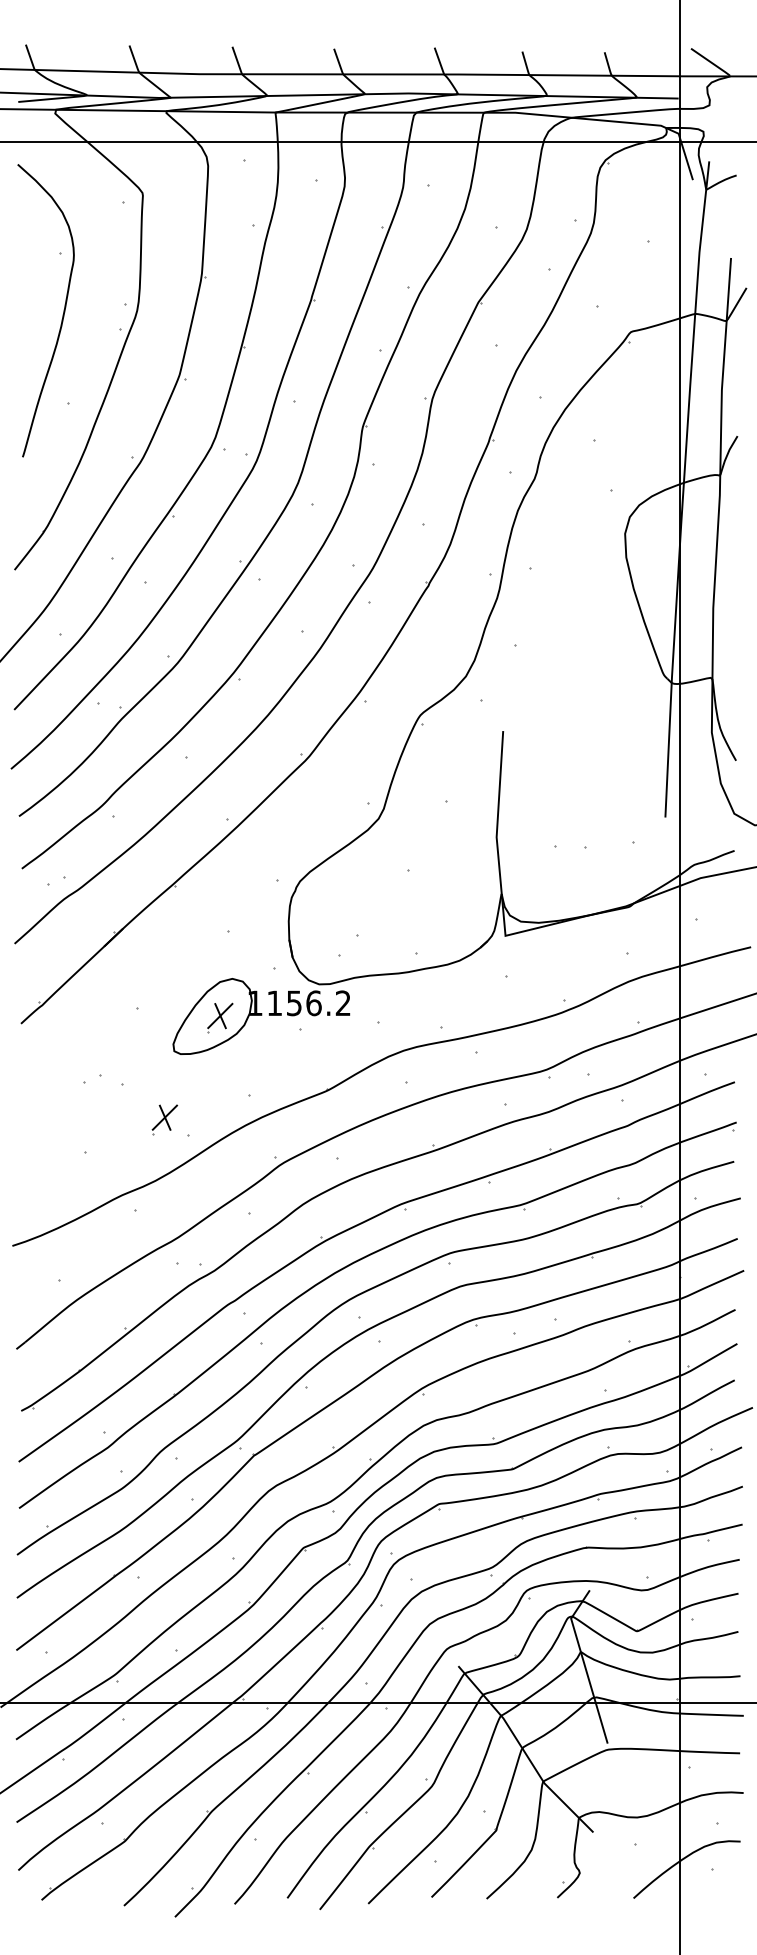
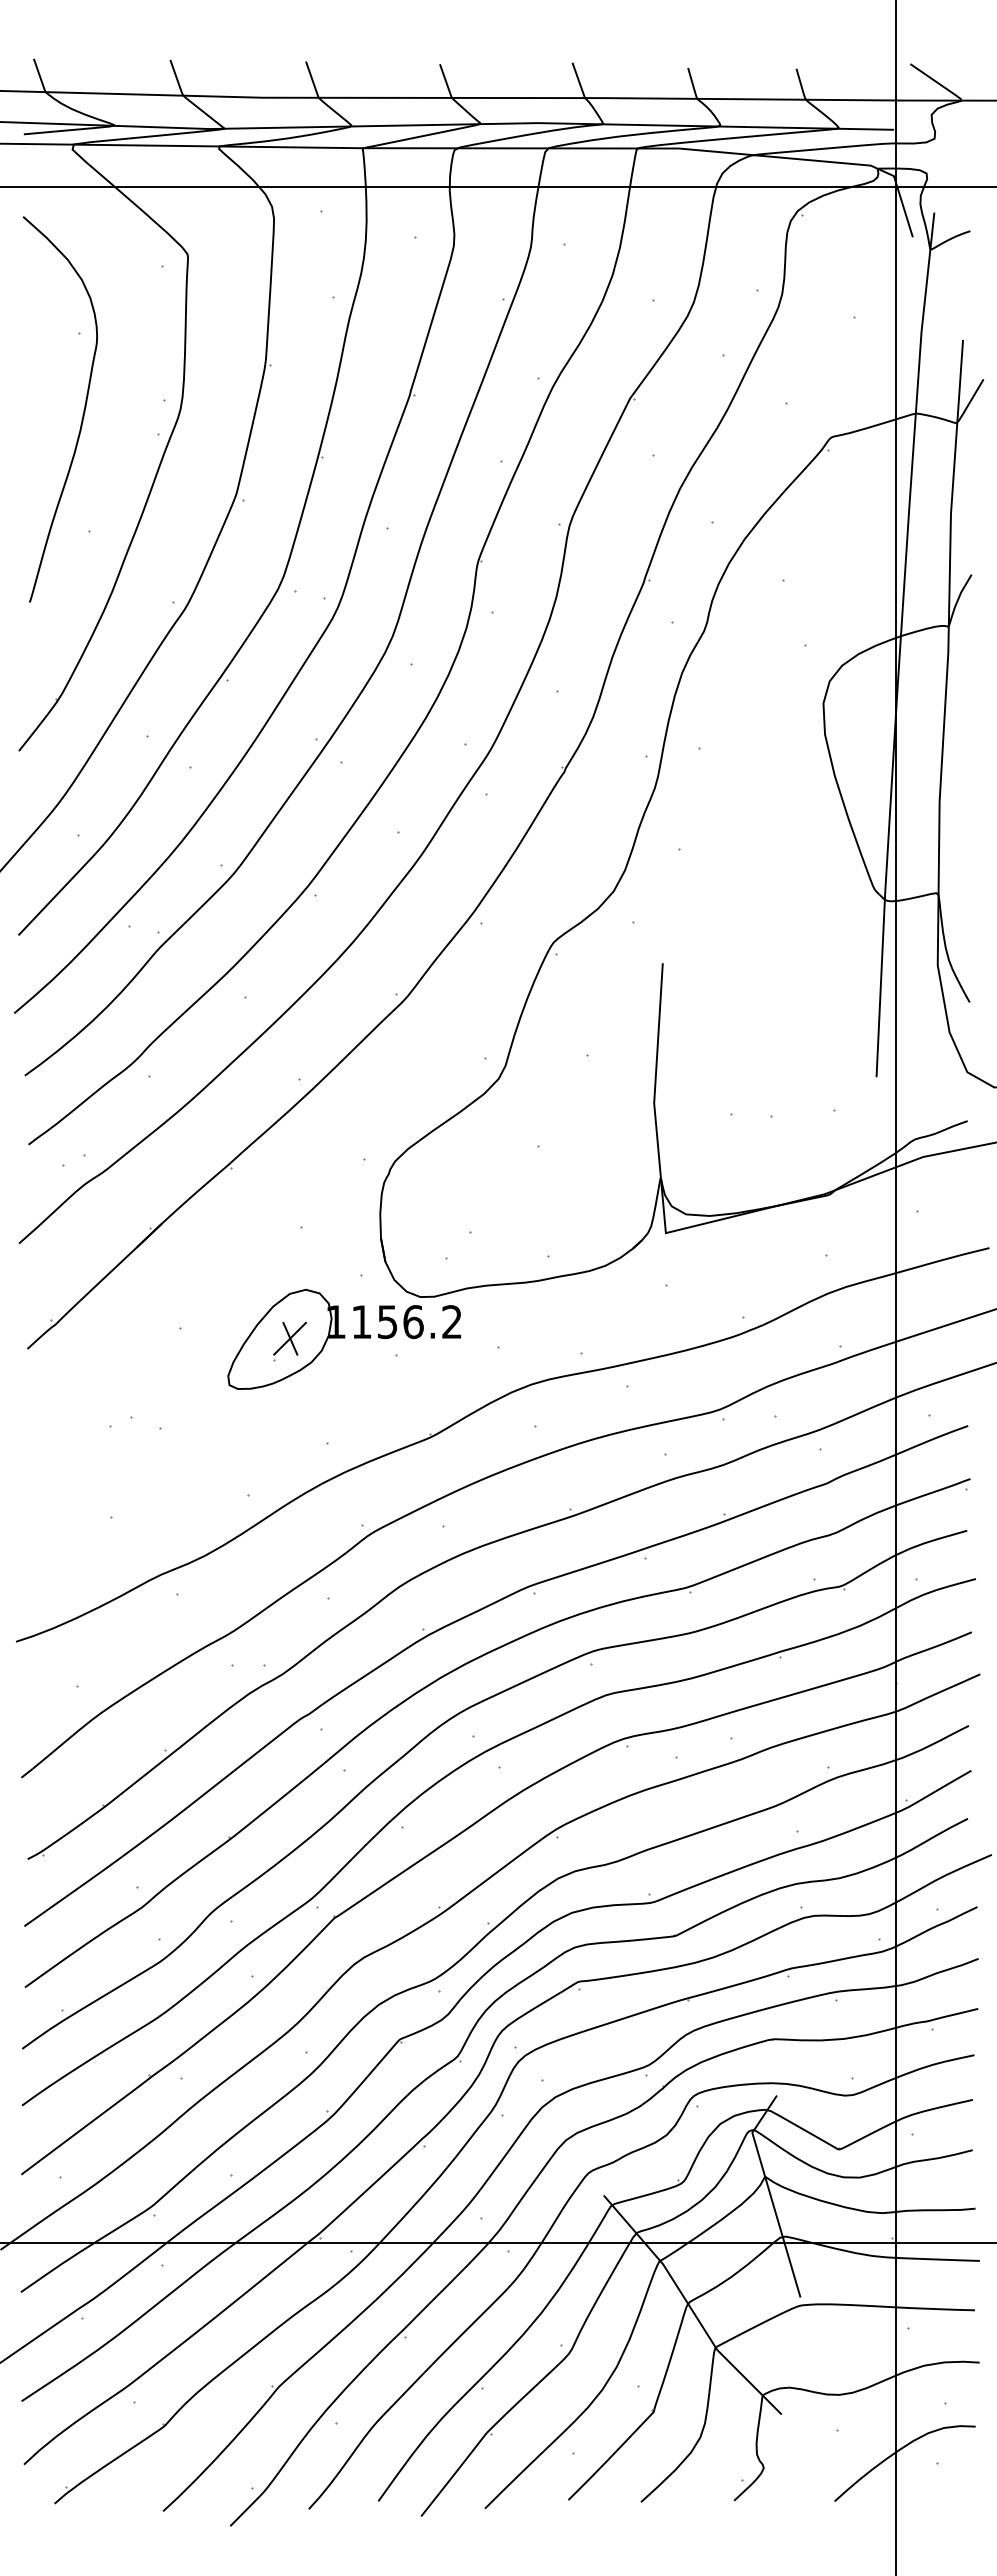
part: (164, 1119) -> (216, 1475), removed

